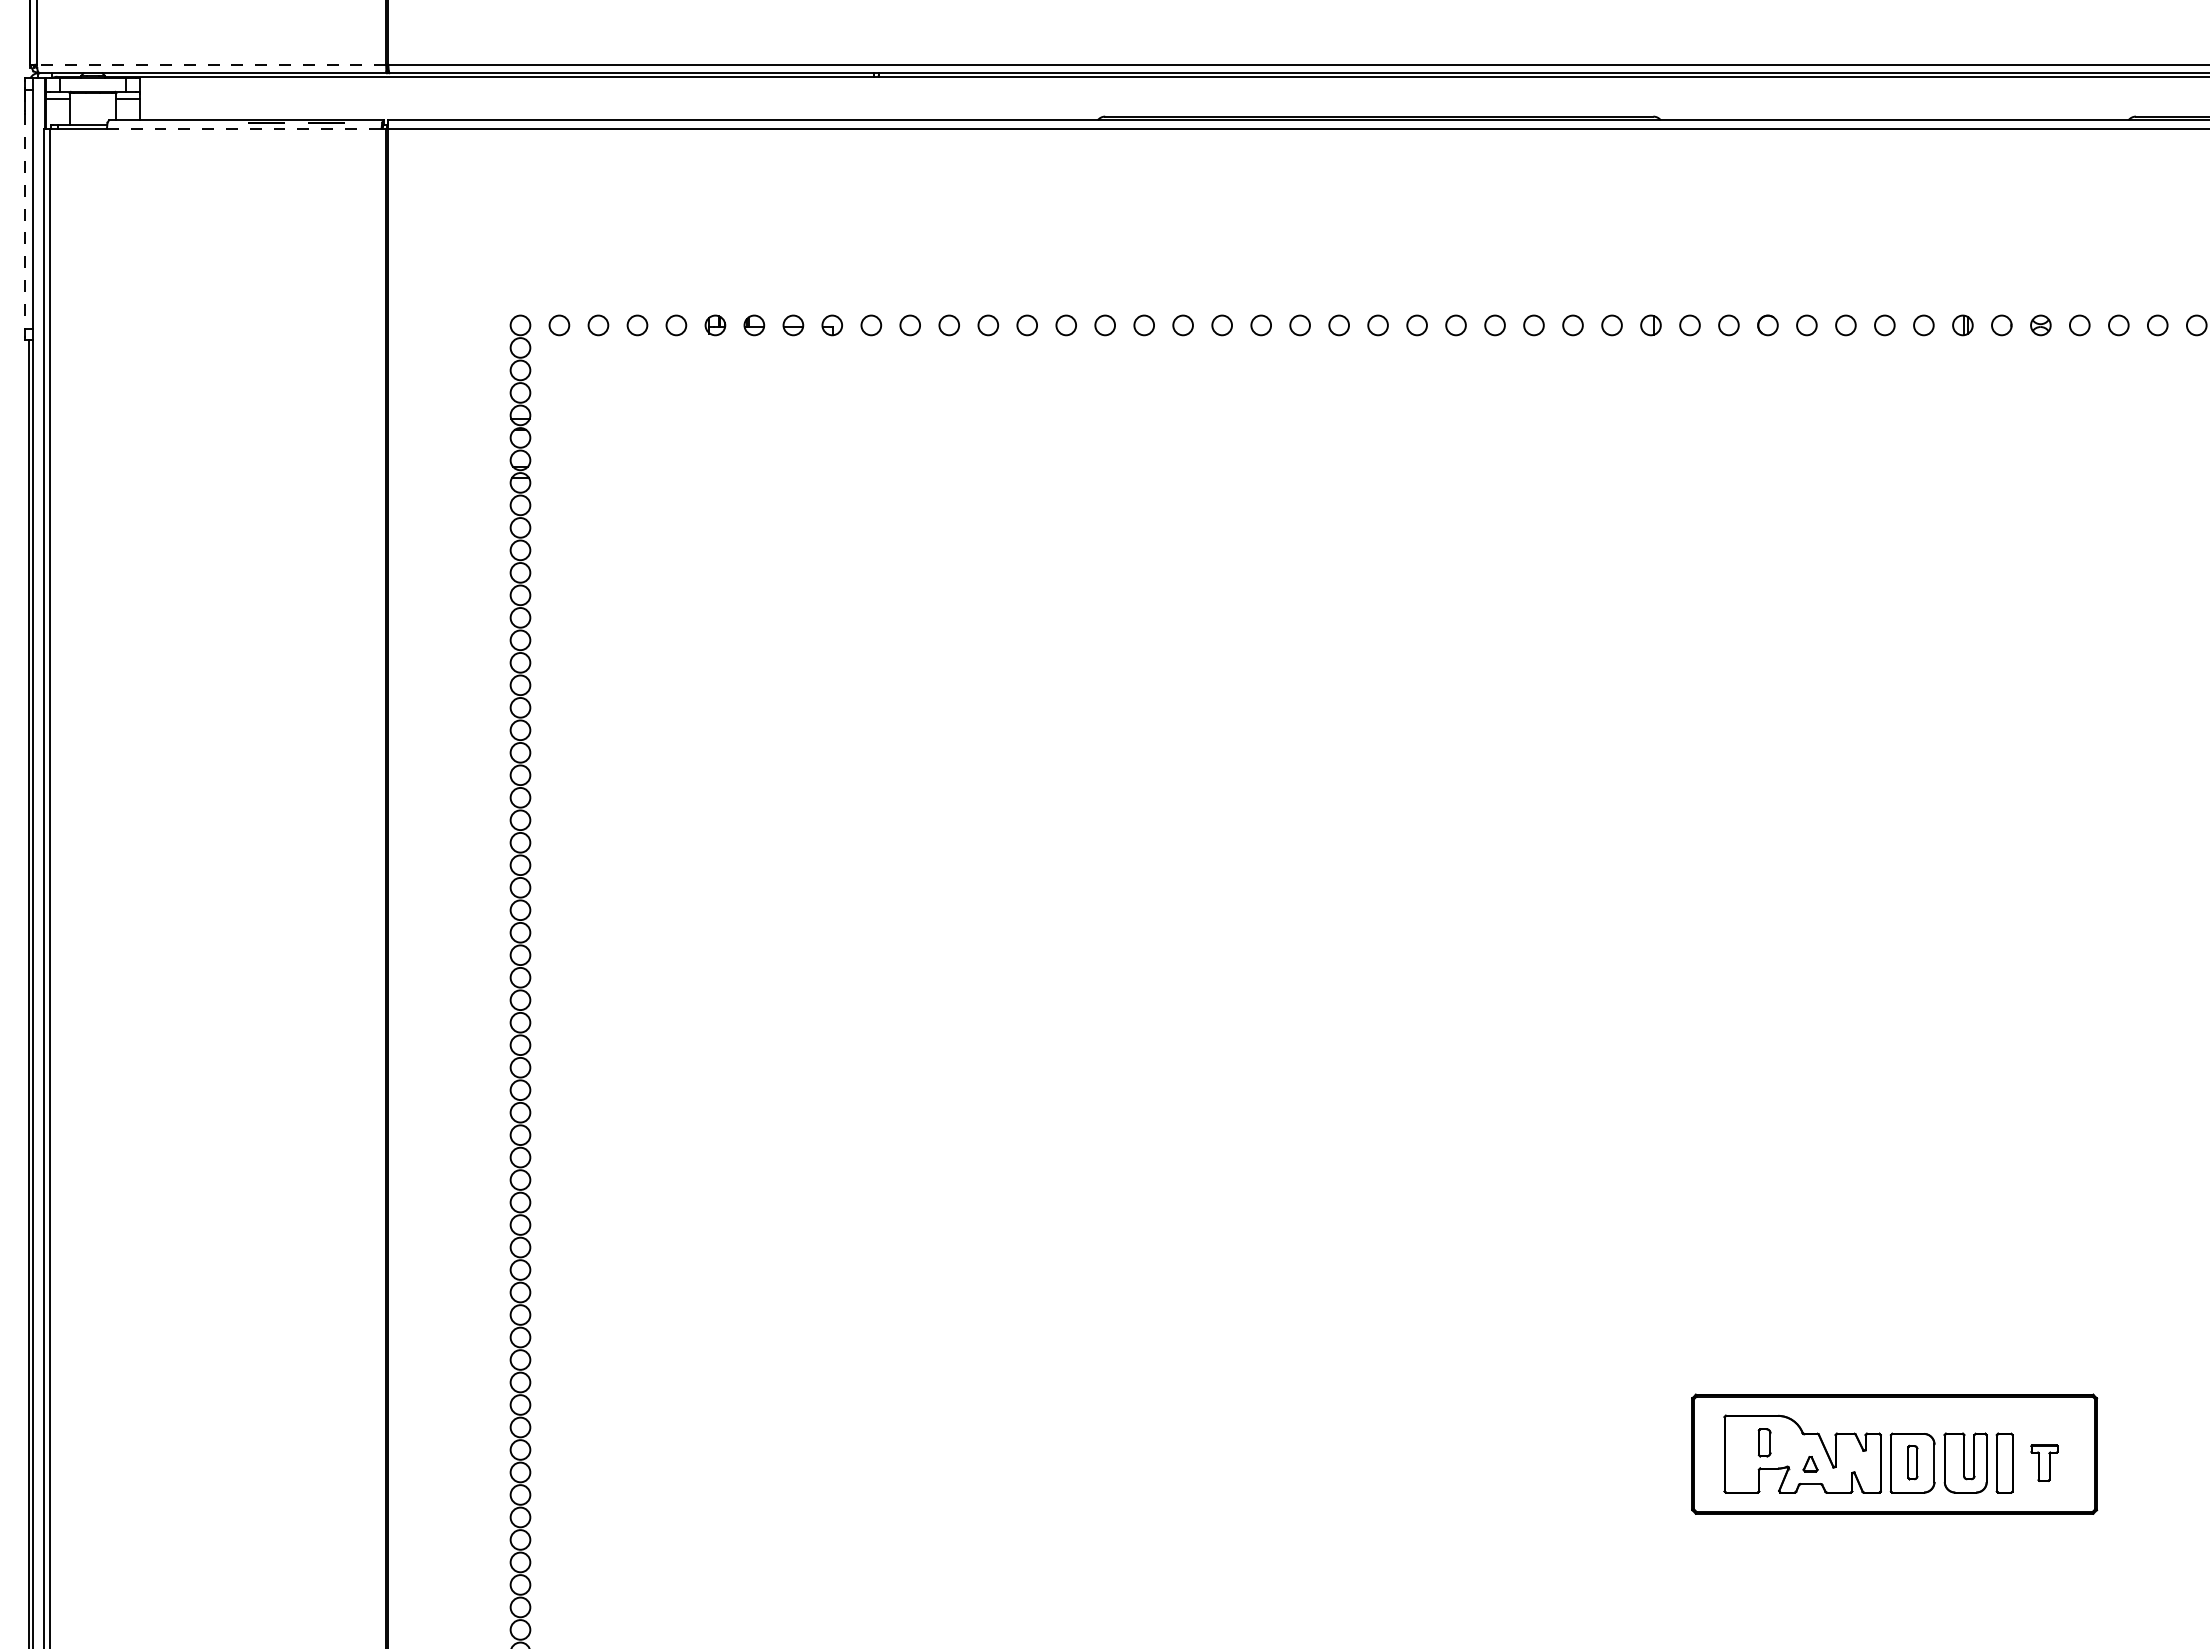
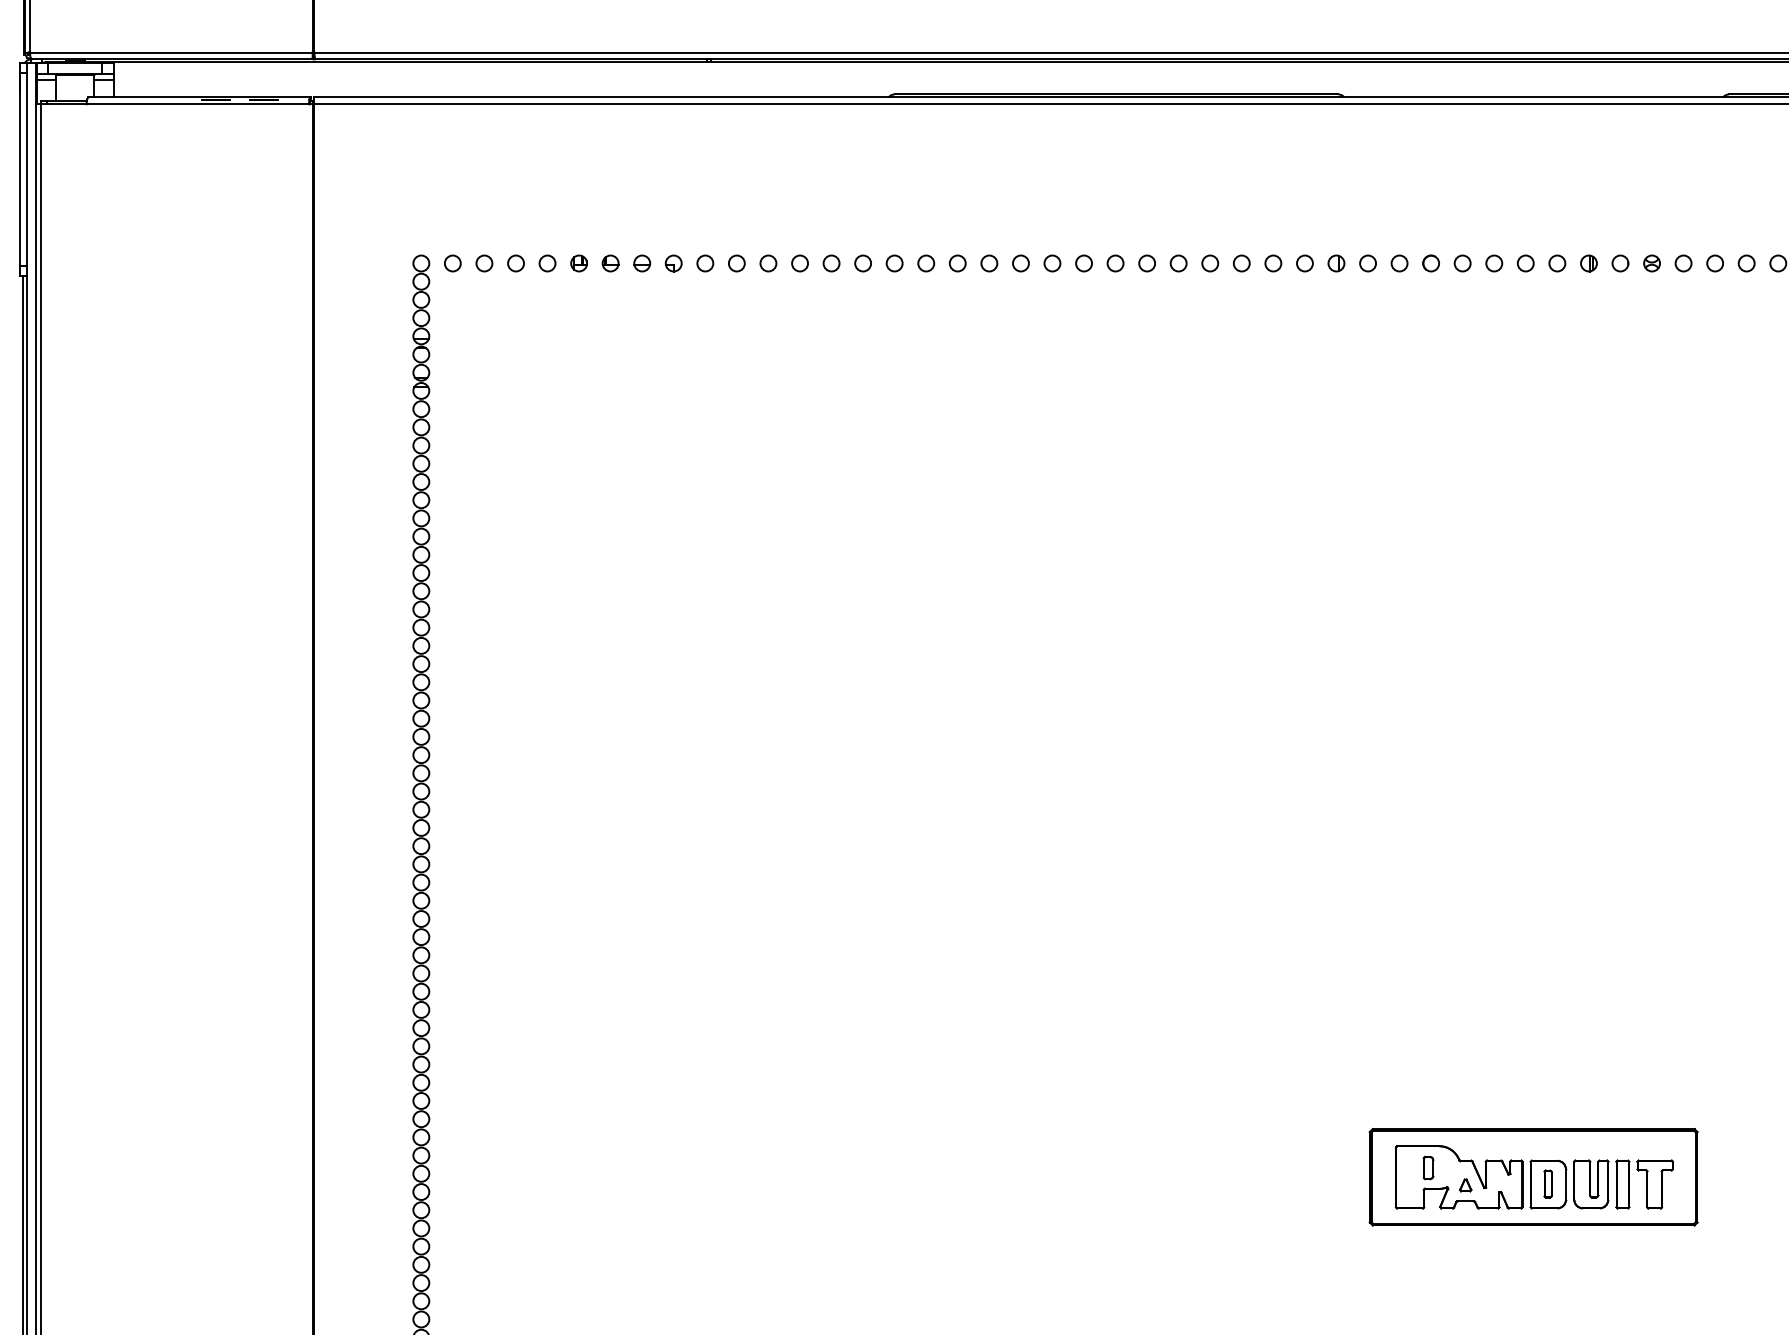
line: (211, 64) -> (171, 52), dashed -> solid
line: (244, 128) -> (197, 104), dashed -> solid
line: (25, 209) -> (20, 169), dashed -> solid
part: (2044, 1462) -> (1655, 1183), size x1.67

